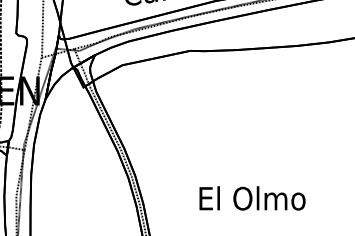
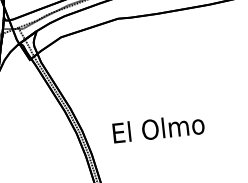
text: (252, 198) -> (158, 128), moved

